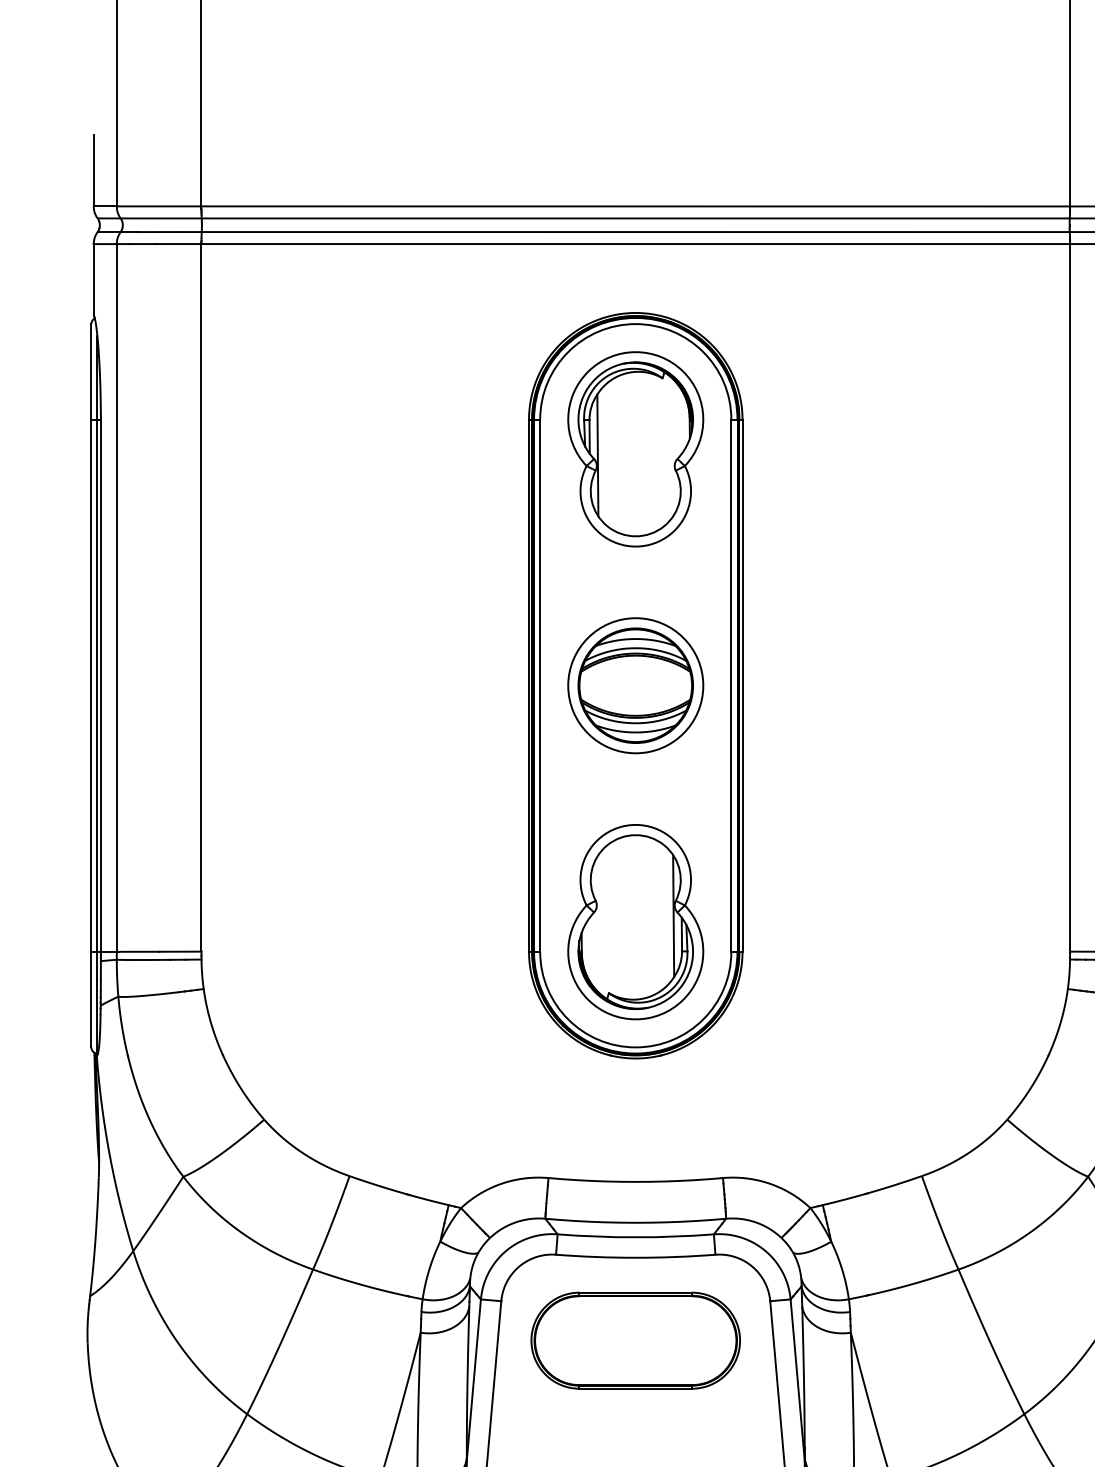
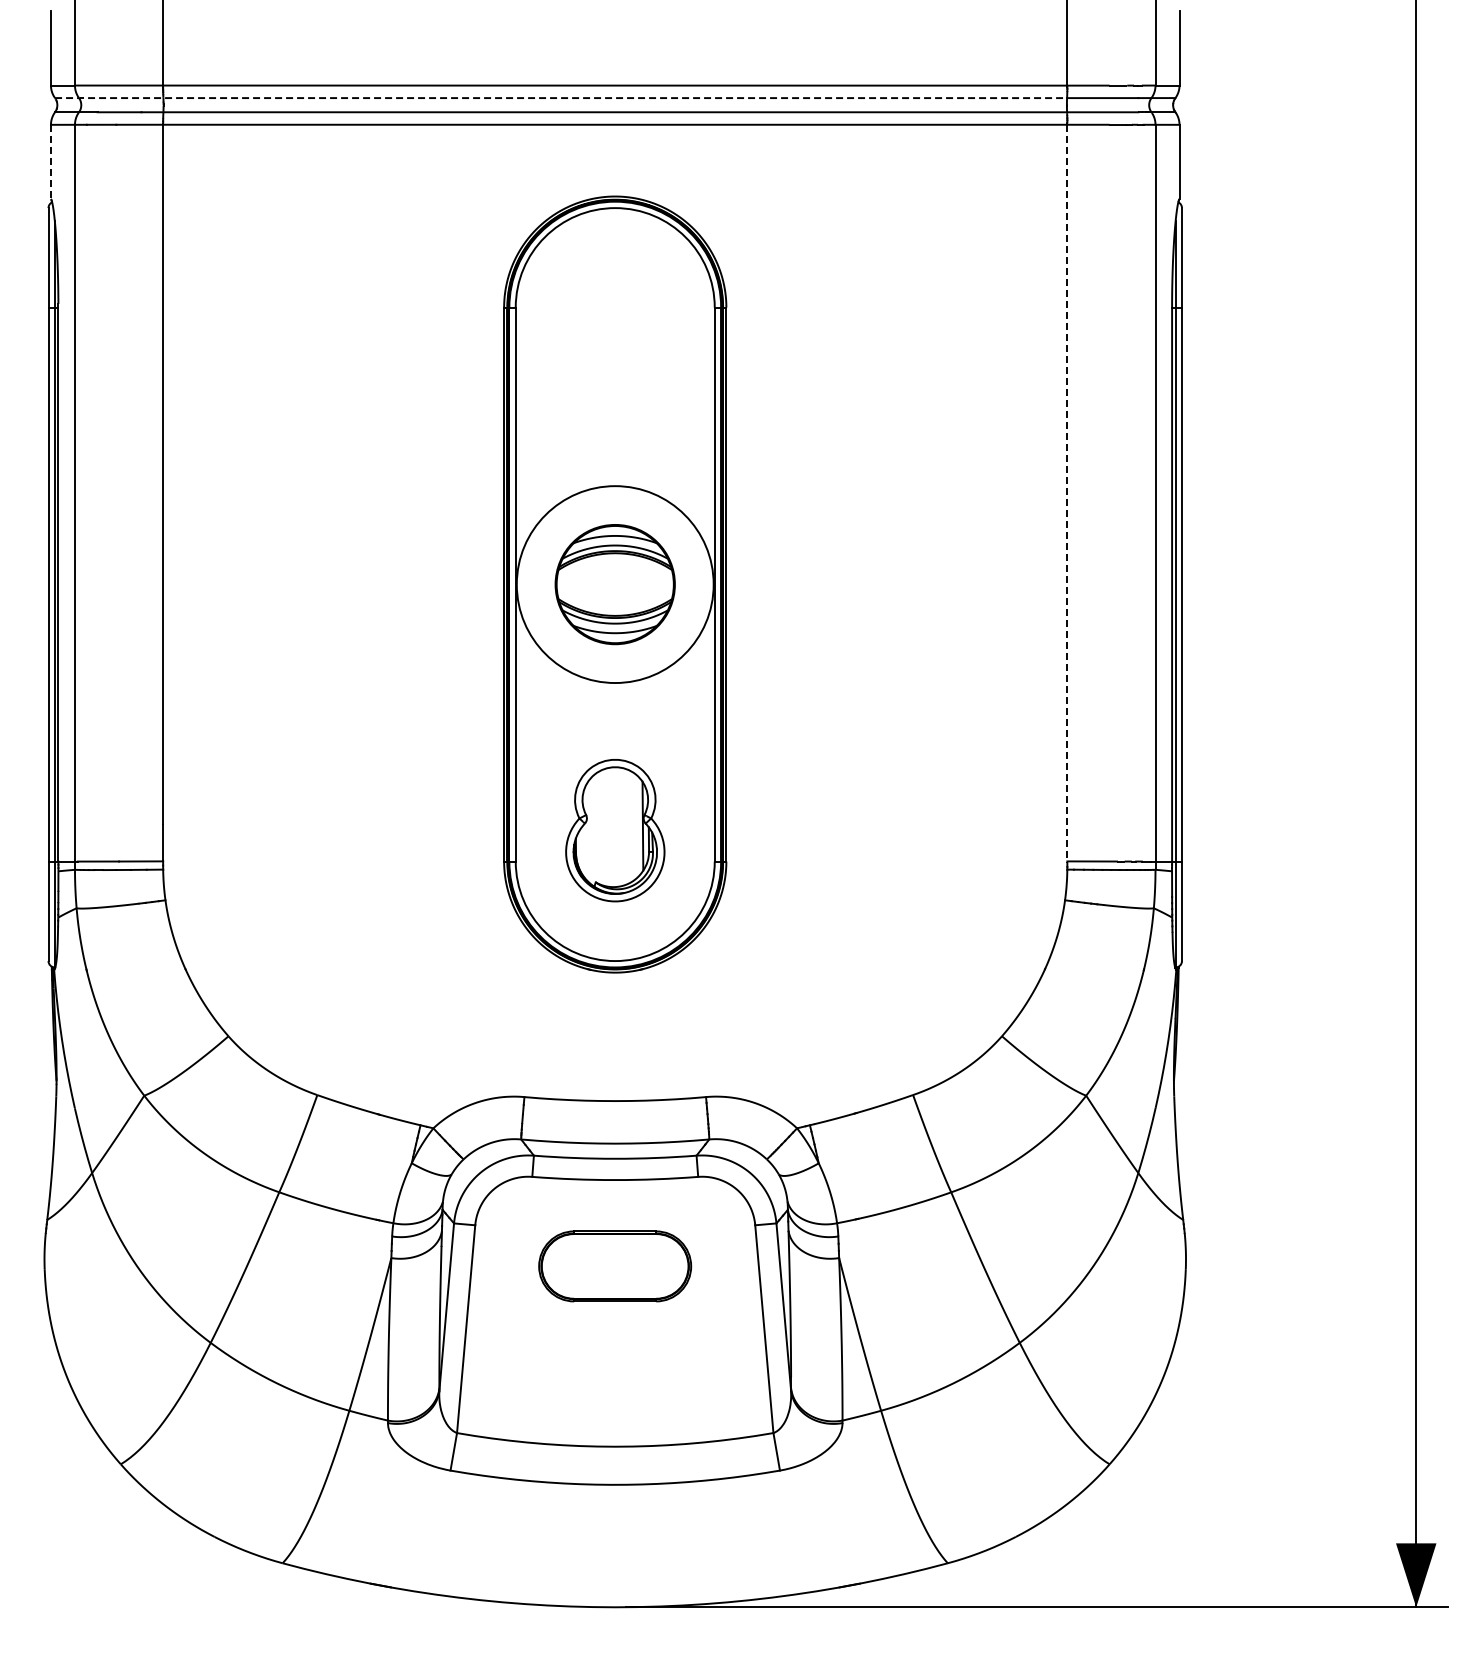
line: (583, 218) -> (560, 98), solid -> dashed
line: (93, 280) -> (50, 162), solid -> dashed
part: (636, 449) -> (615, 338), removed
line: (1070, 599) -> (1067, 494), solid -> dashed
circle: (635, 685) -> (614, 584), size x1.4
part: (636, 921) -> (615, 830), size x0.7
part: (635, 1340) -> (614, 1266), size x0.7

